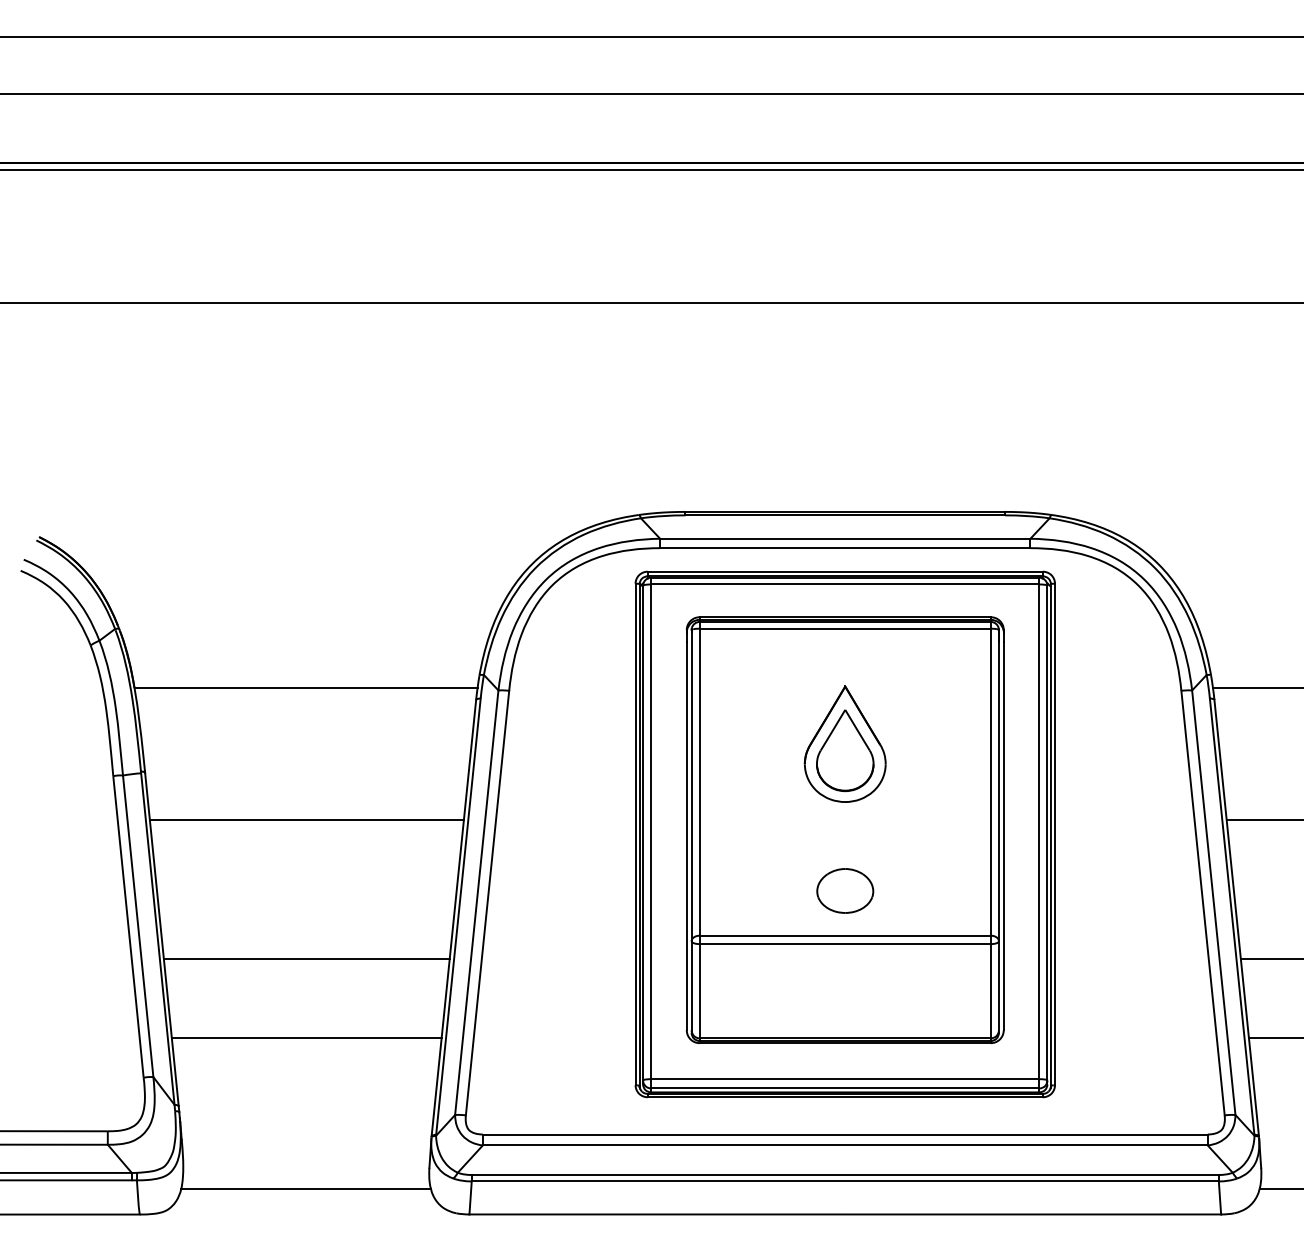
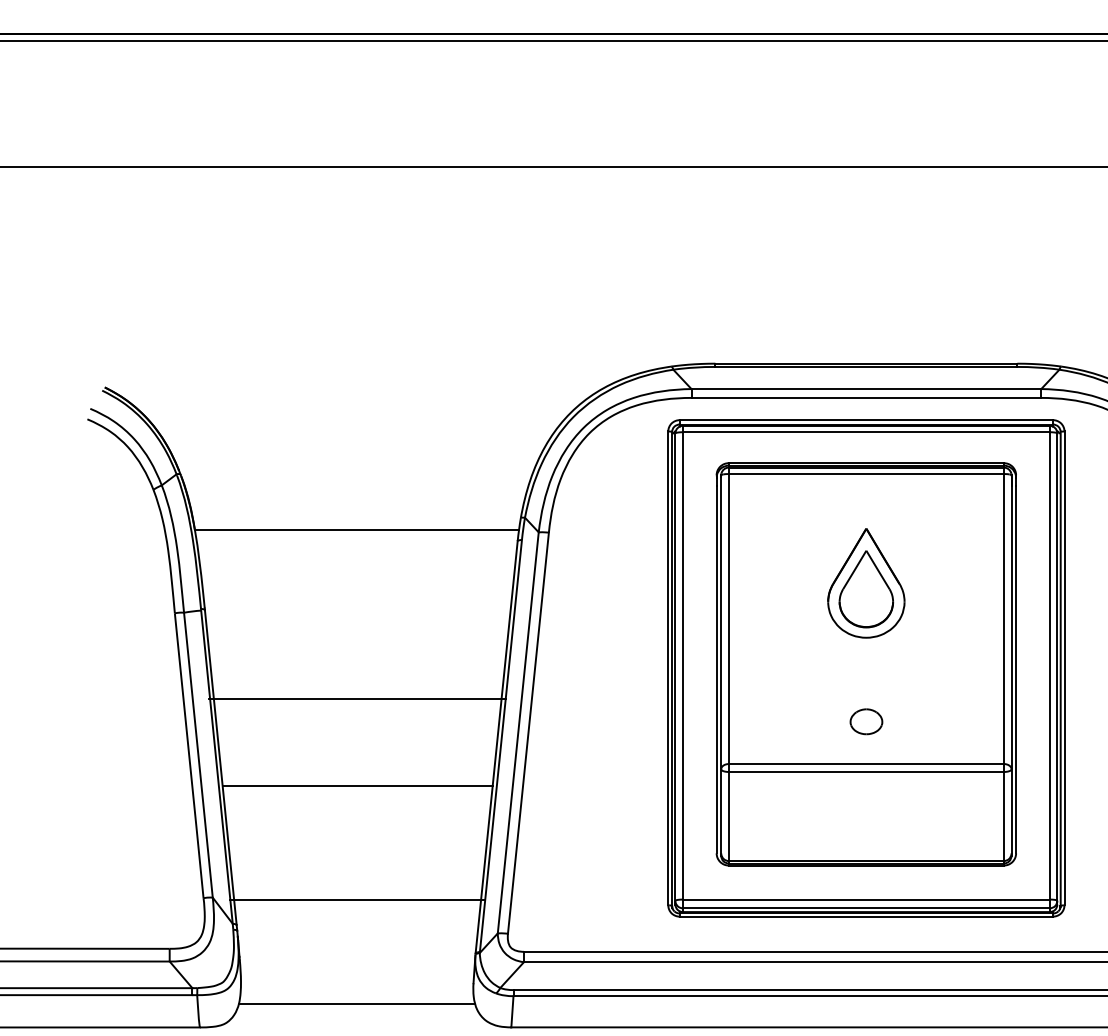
line: (306, 820) -> (357, 699), moved
part: (845, 890) -> (866, 721), size x0.6
line: (306, 1037) -> (357, 899), moved

